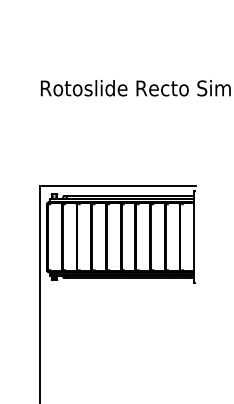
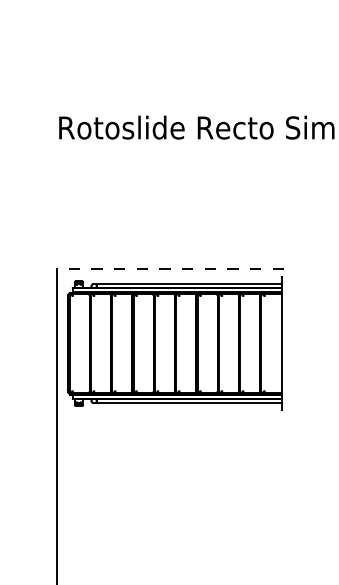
line: (117, 185) -> (170, 268), solid -> dashed

